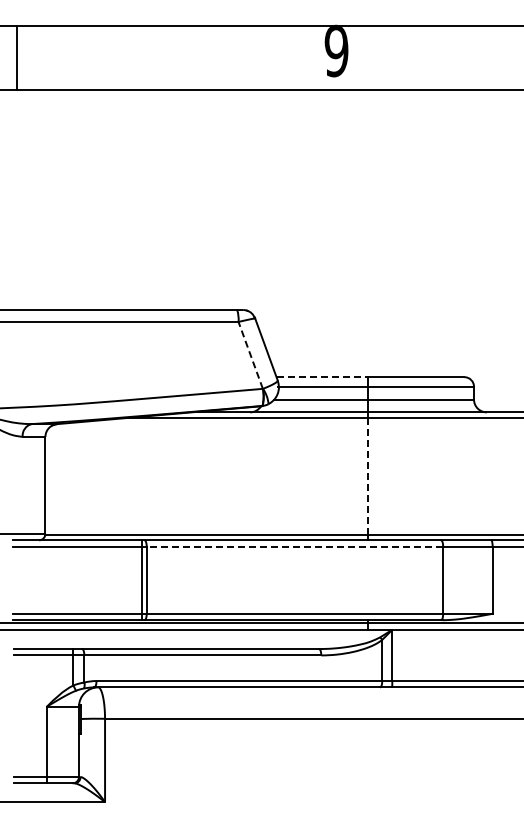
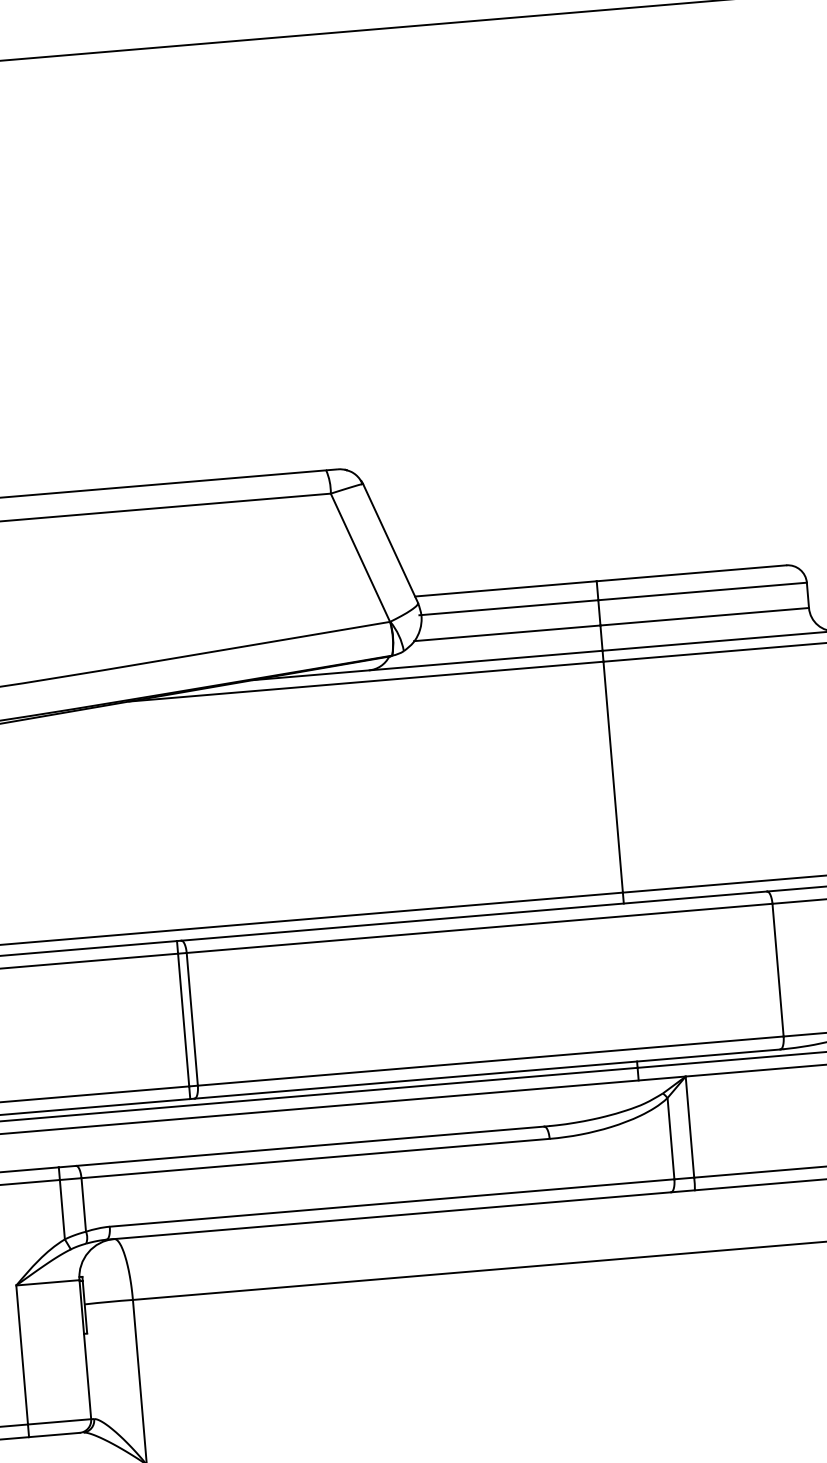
line: (250, 355) -> (360, 558), dashed -> solid
line: (322, 377) -> (505, 589), dashed -> solid
line: (368, 476) -> (613, 777), dashed -> solid
line: (294, 546) -> (478, 928), dashed -> solid

